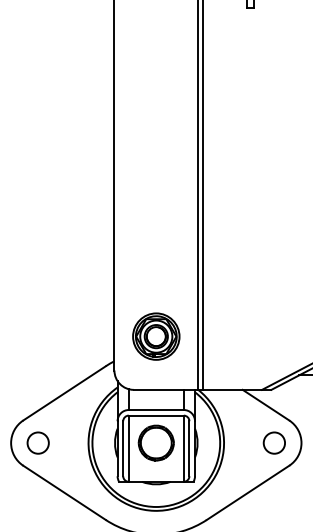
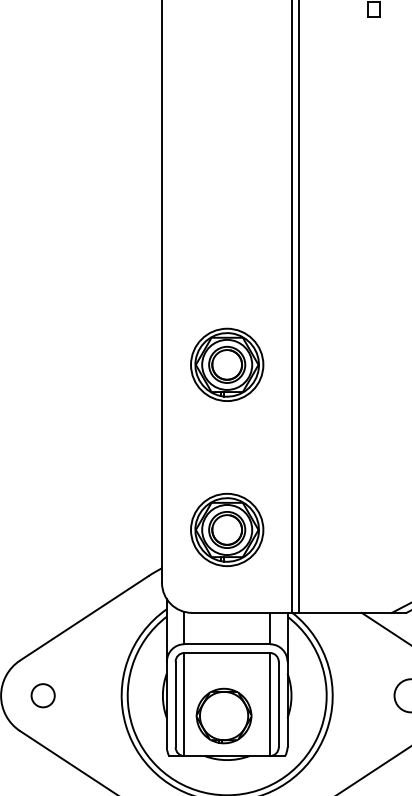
part: (156, 230) -> (227, 364), added
circle: (37, 442) -> (42, 694), size x0.7
part: (155, 442) -> (222, 715), moved

